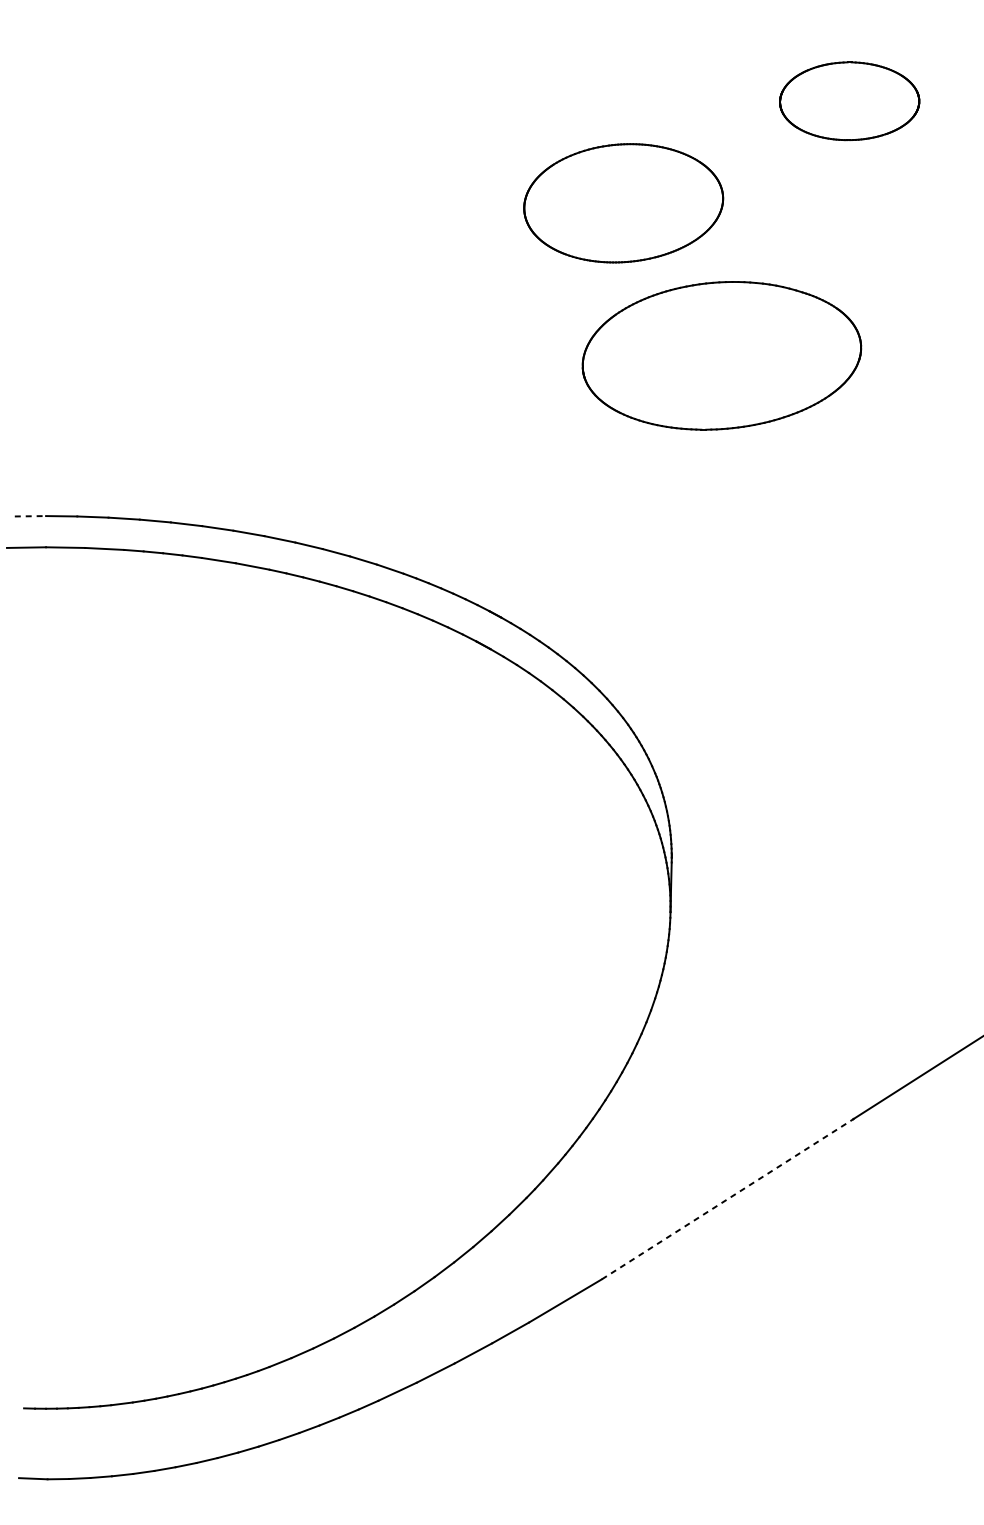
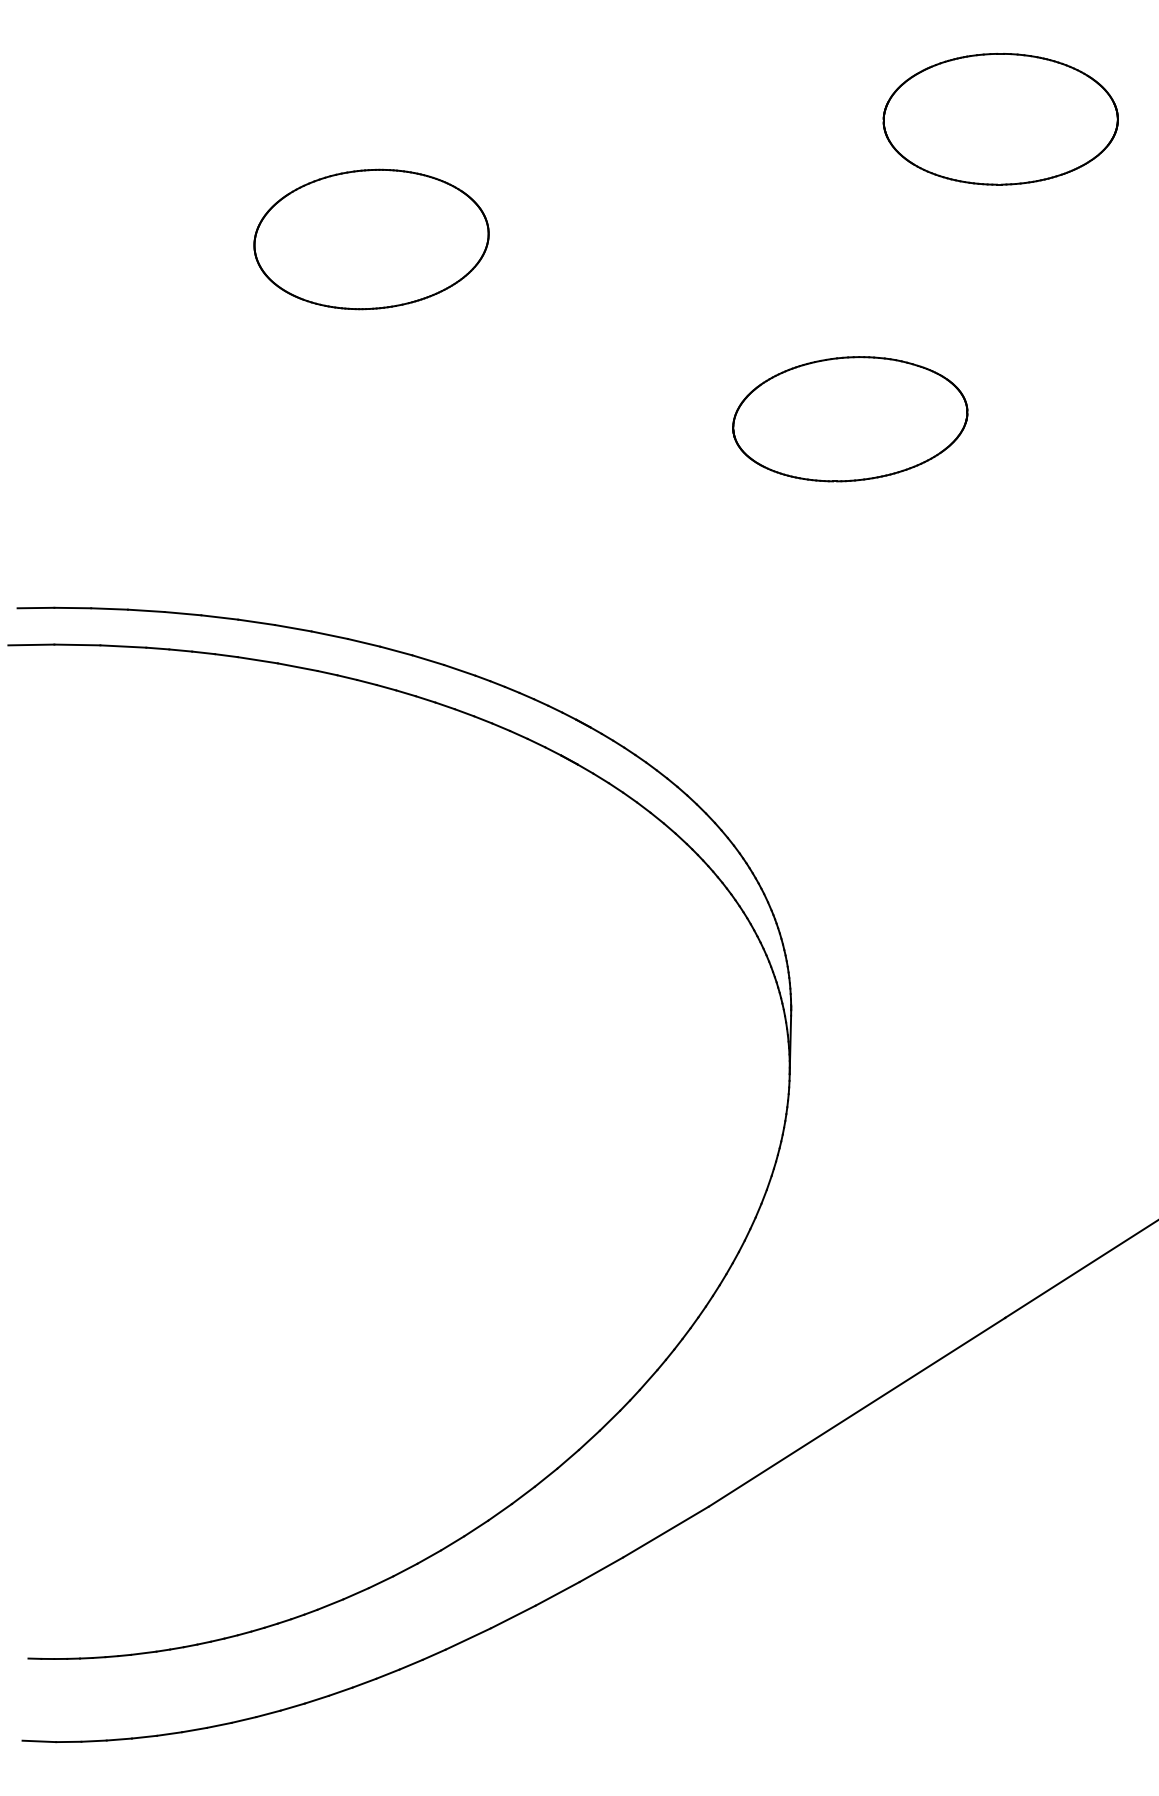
part: (849, 101) -> (1000, 119), size x1.43
part: (623, 203) -> (371, 239), moved
part: (722, 356) -> (850, 419), size x0.71
line: (30, 516) -> (36, 608), dashed -> solid
line: (727, 1199) -> (856, 1412), dashed -> solid

